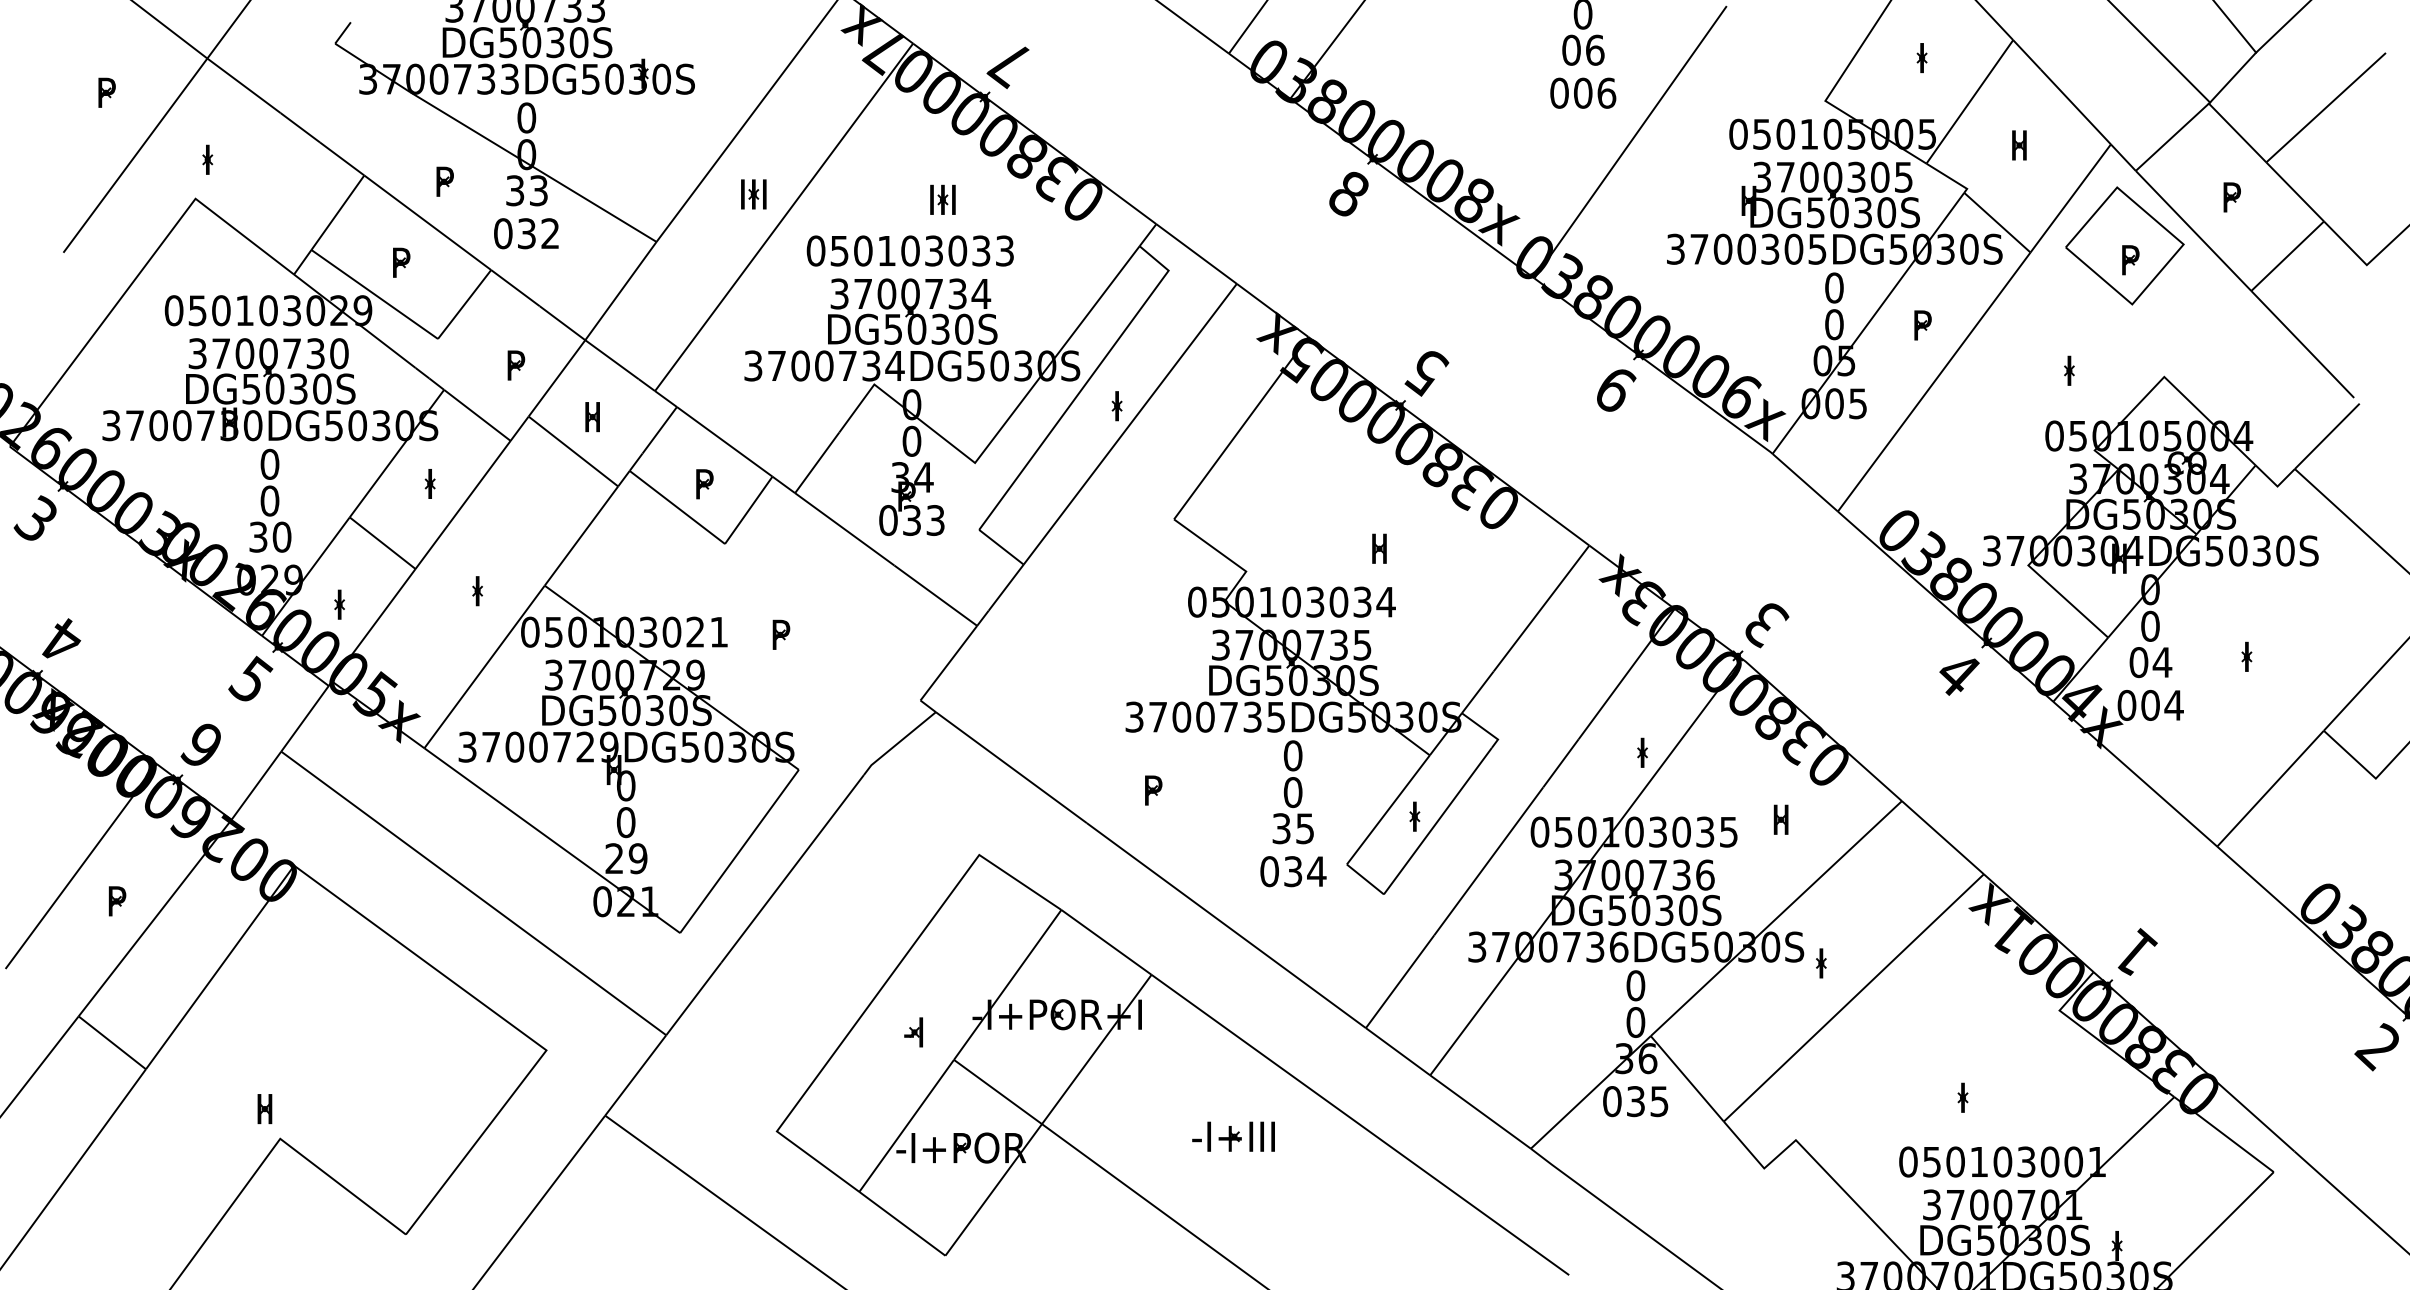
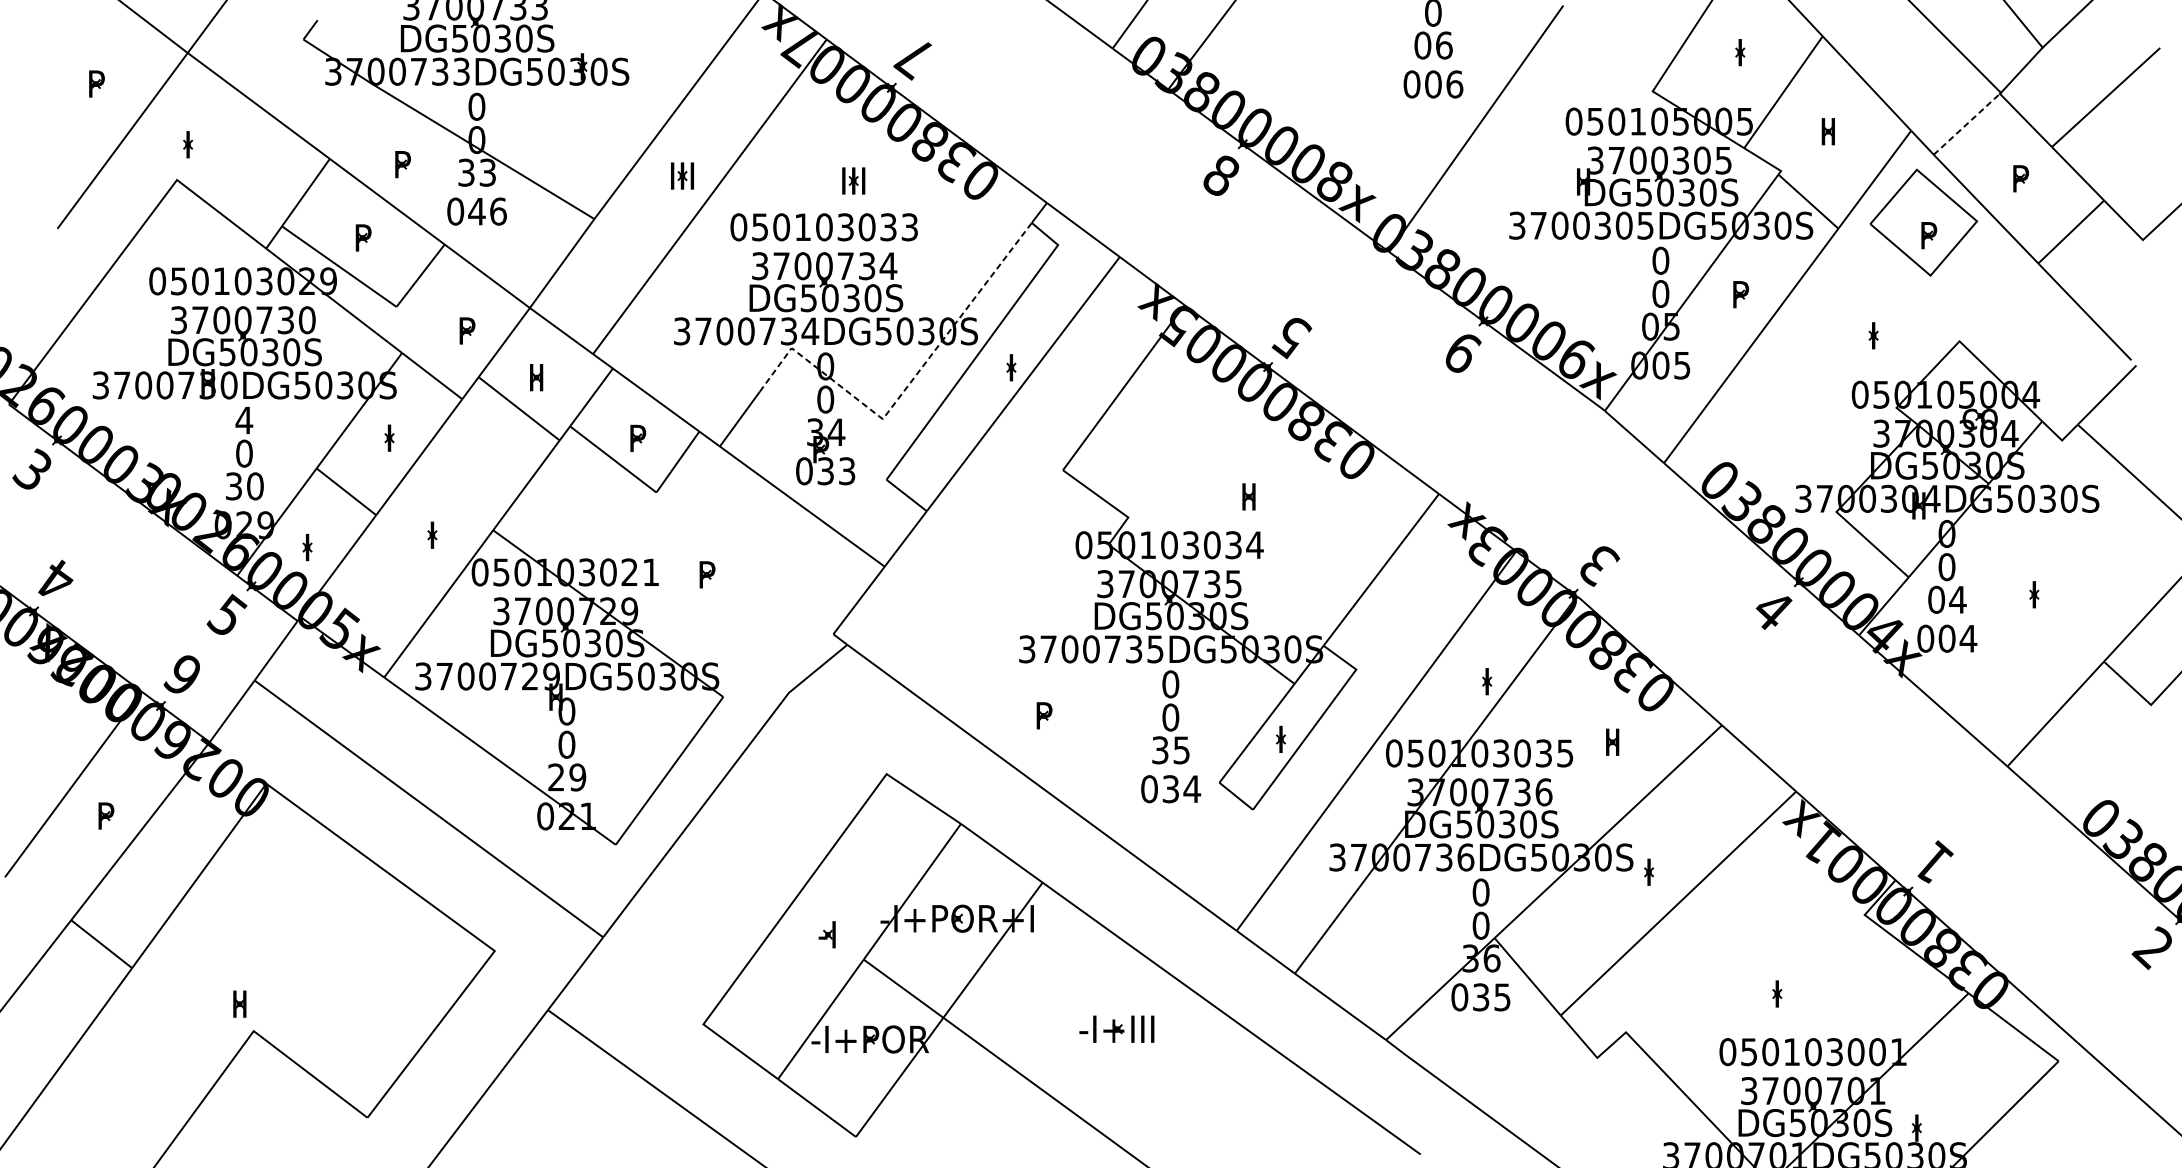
line: (2173, 136) -> (1967, 123), solid -> dashed
text: (538, 233) -> (487, 211), 032 -> 046
line: (1000, 429) -> (905, 388), solid -> dashed
text: (269, 463) -> (243, 419), 0 -> 4

